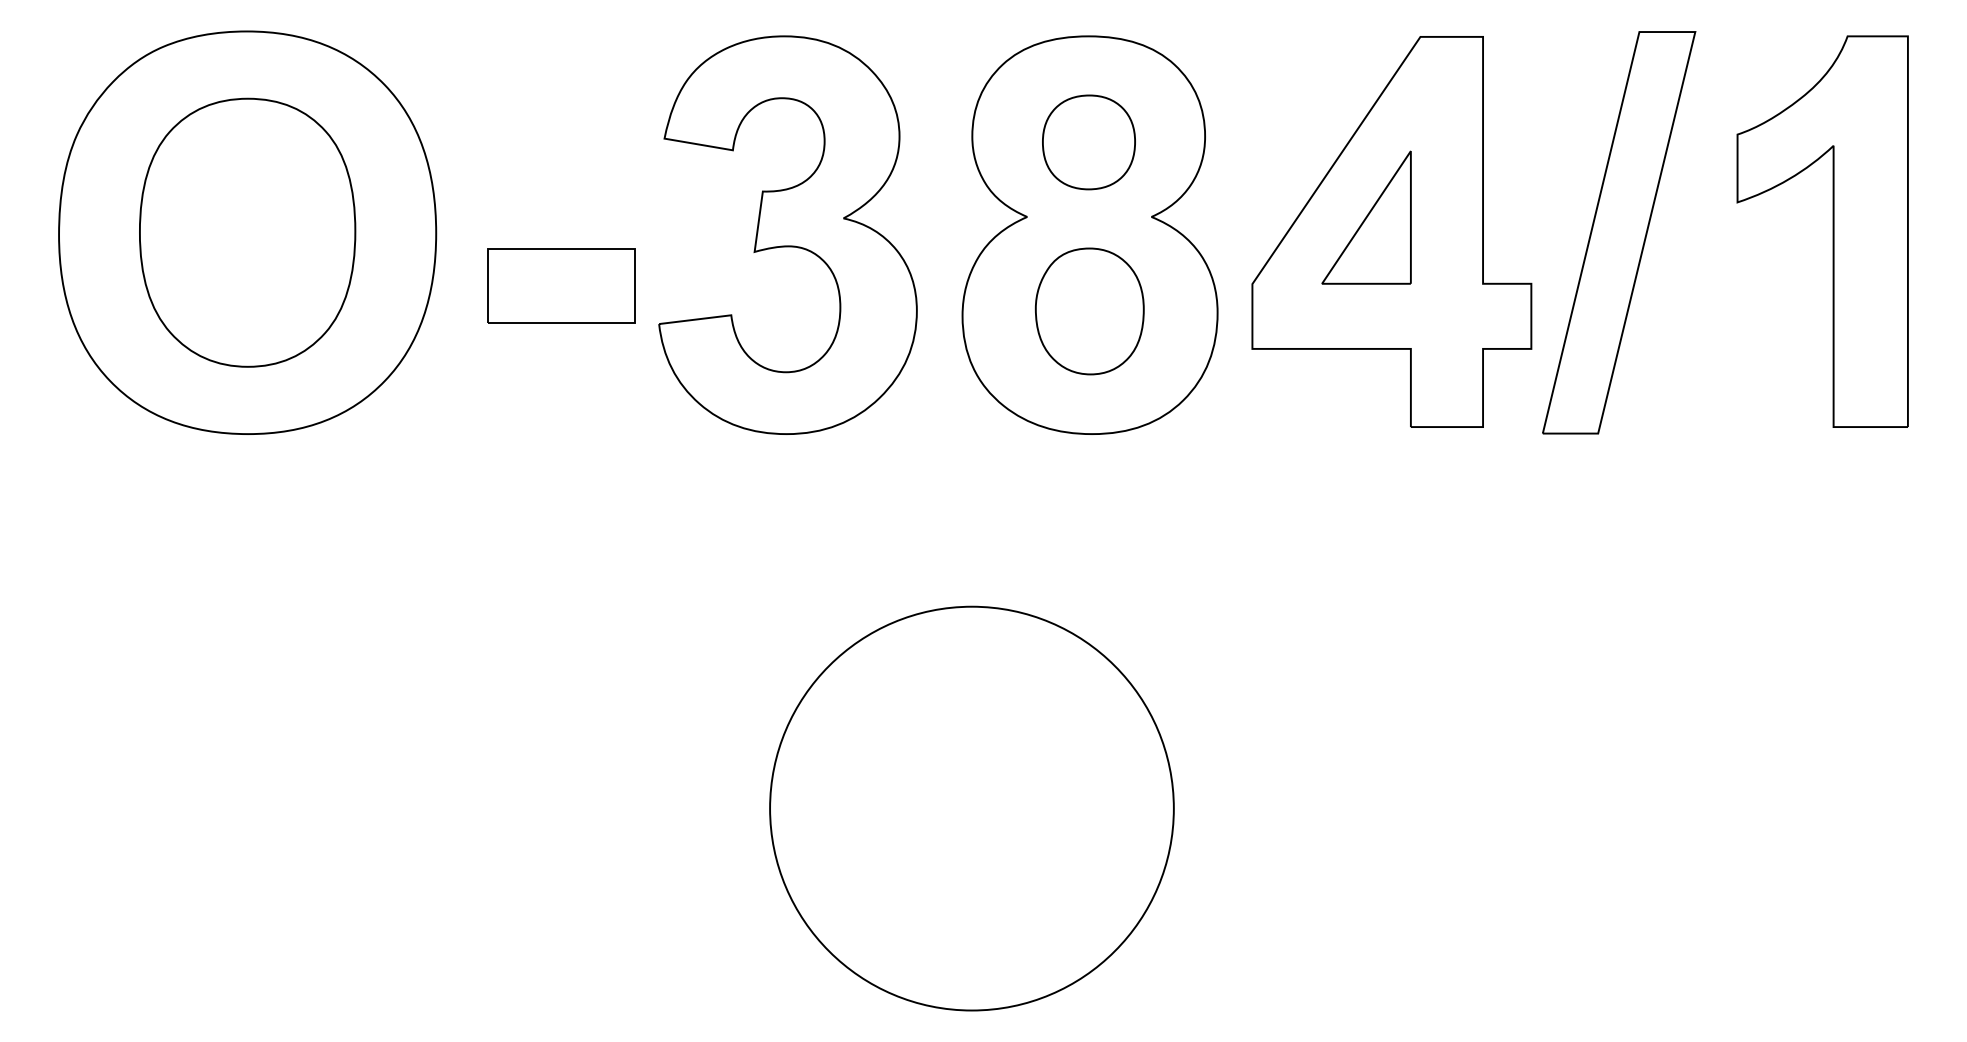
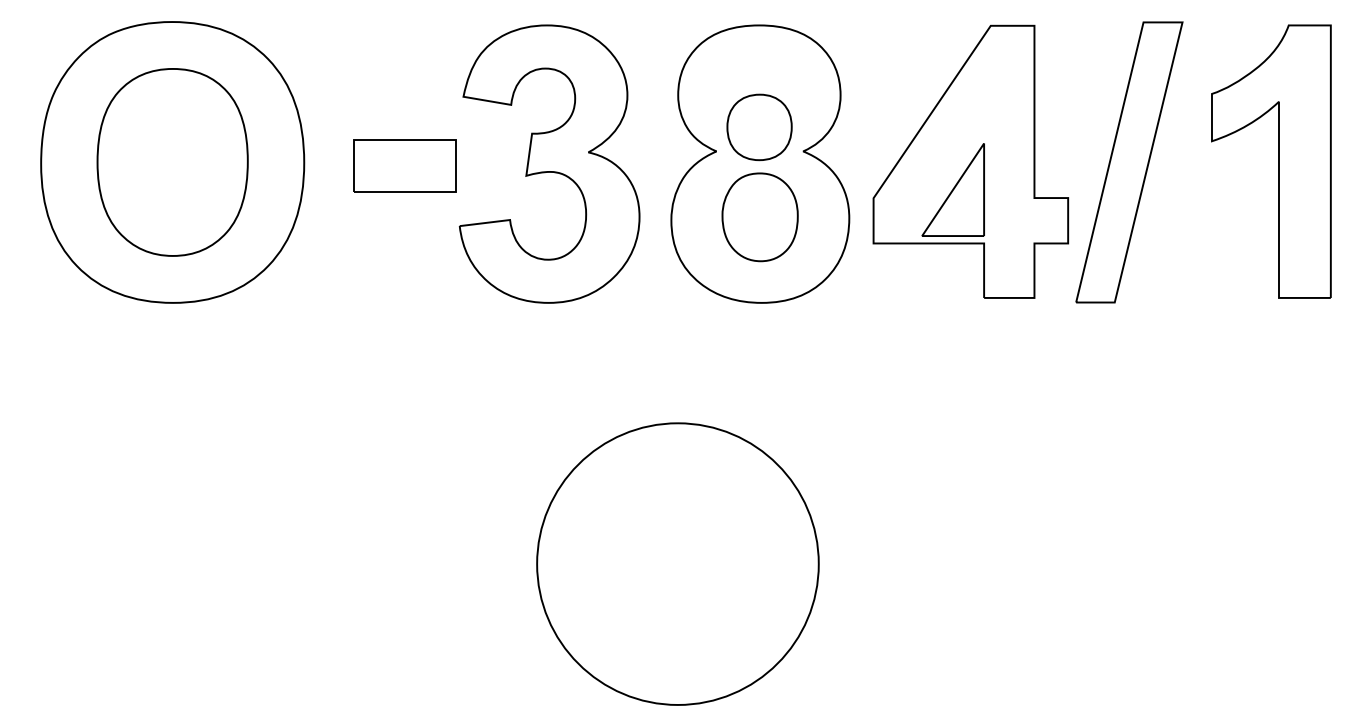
part: (1088, 142) -> (759, 127), moved
part: (1365, 217) -> (952, 189), moved
part: (561, 285) -> (404, 165), moved

